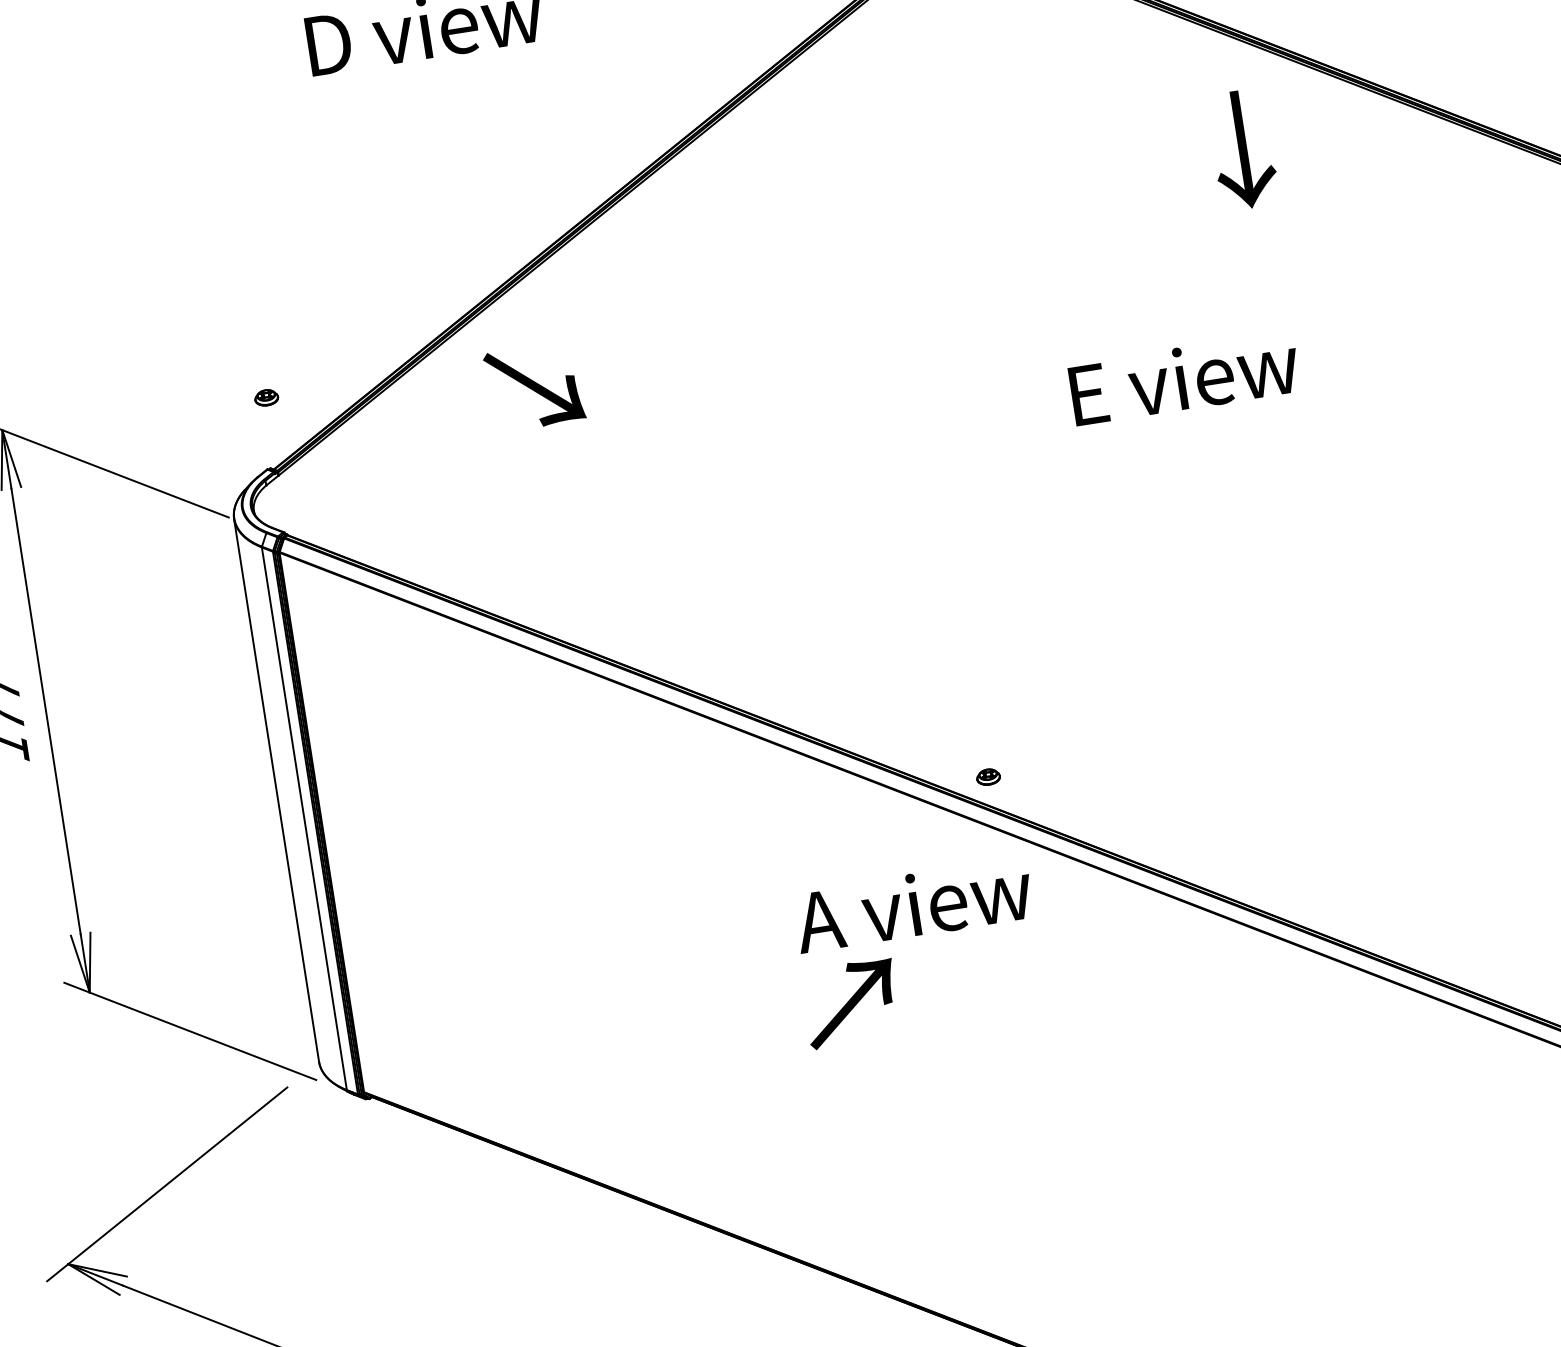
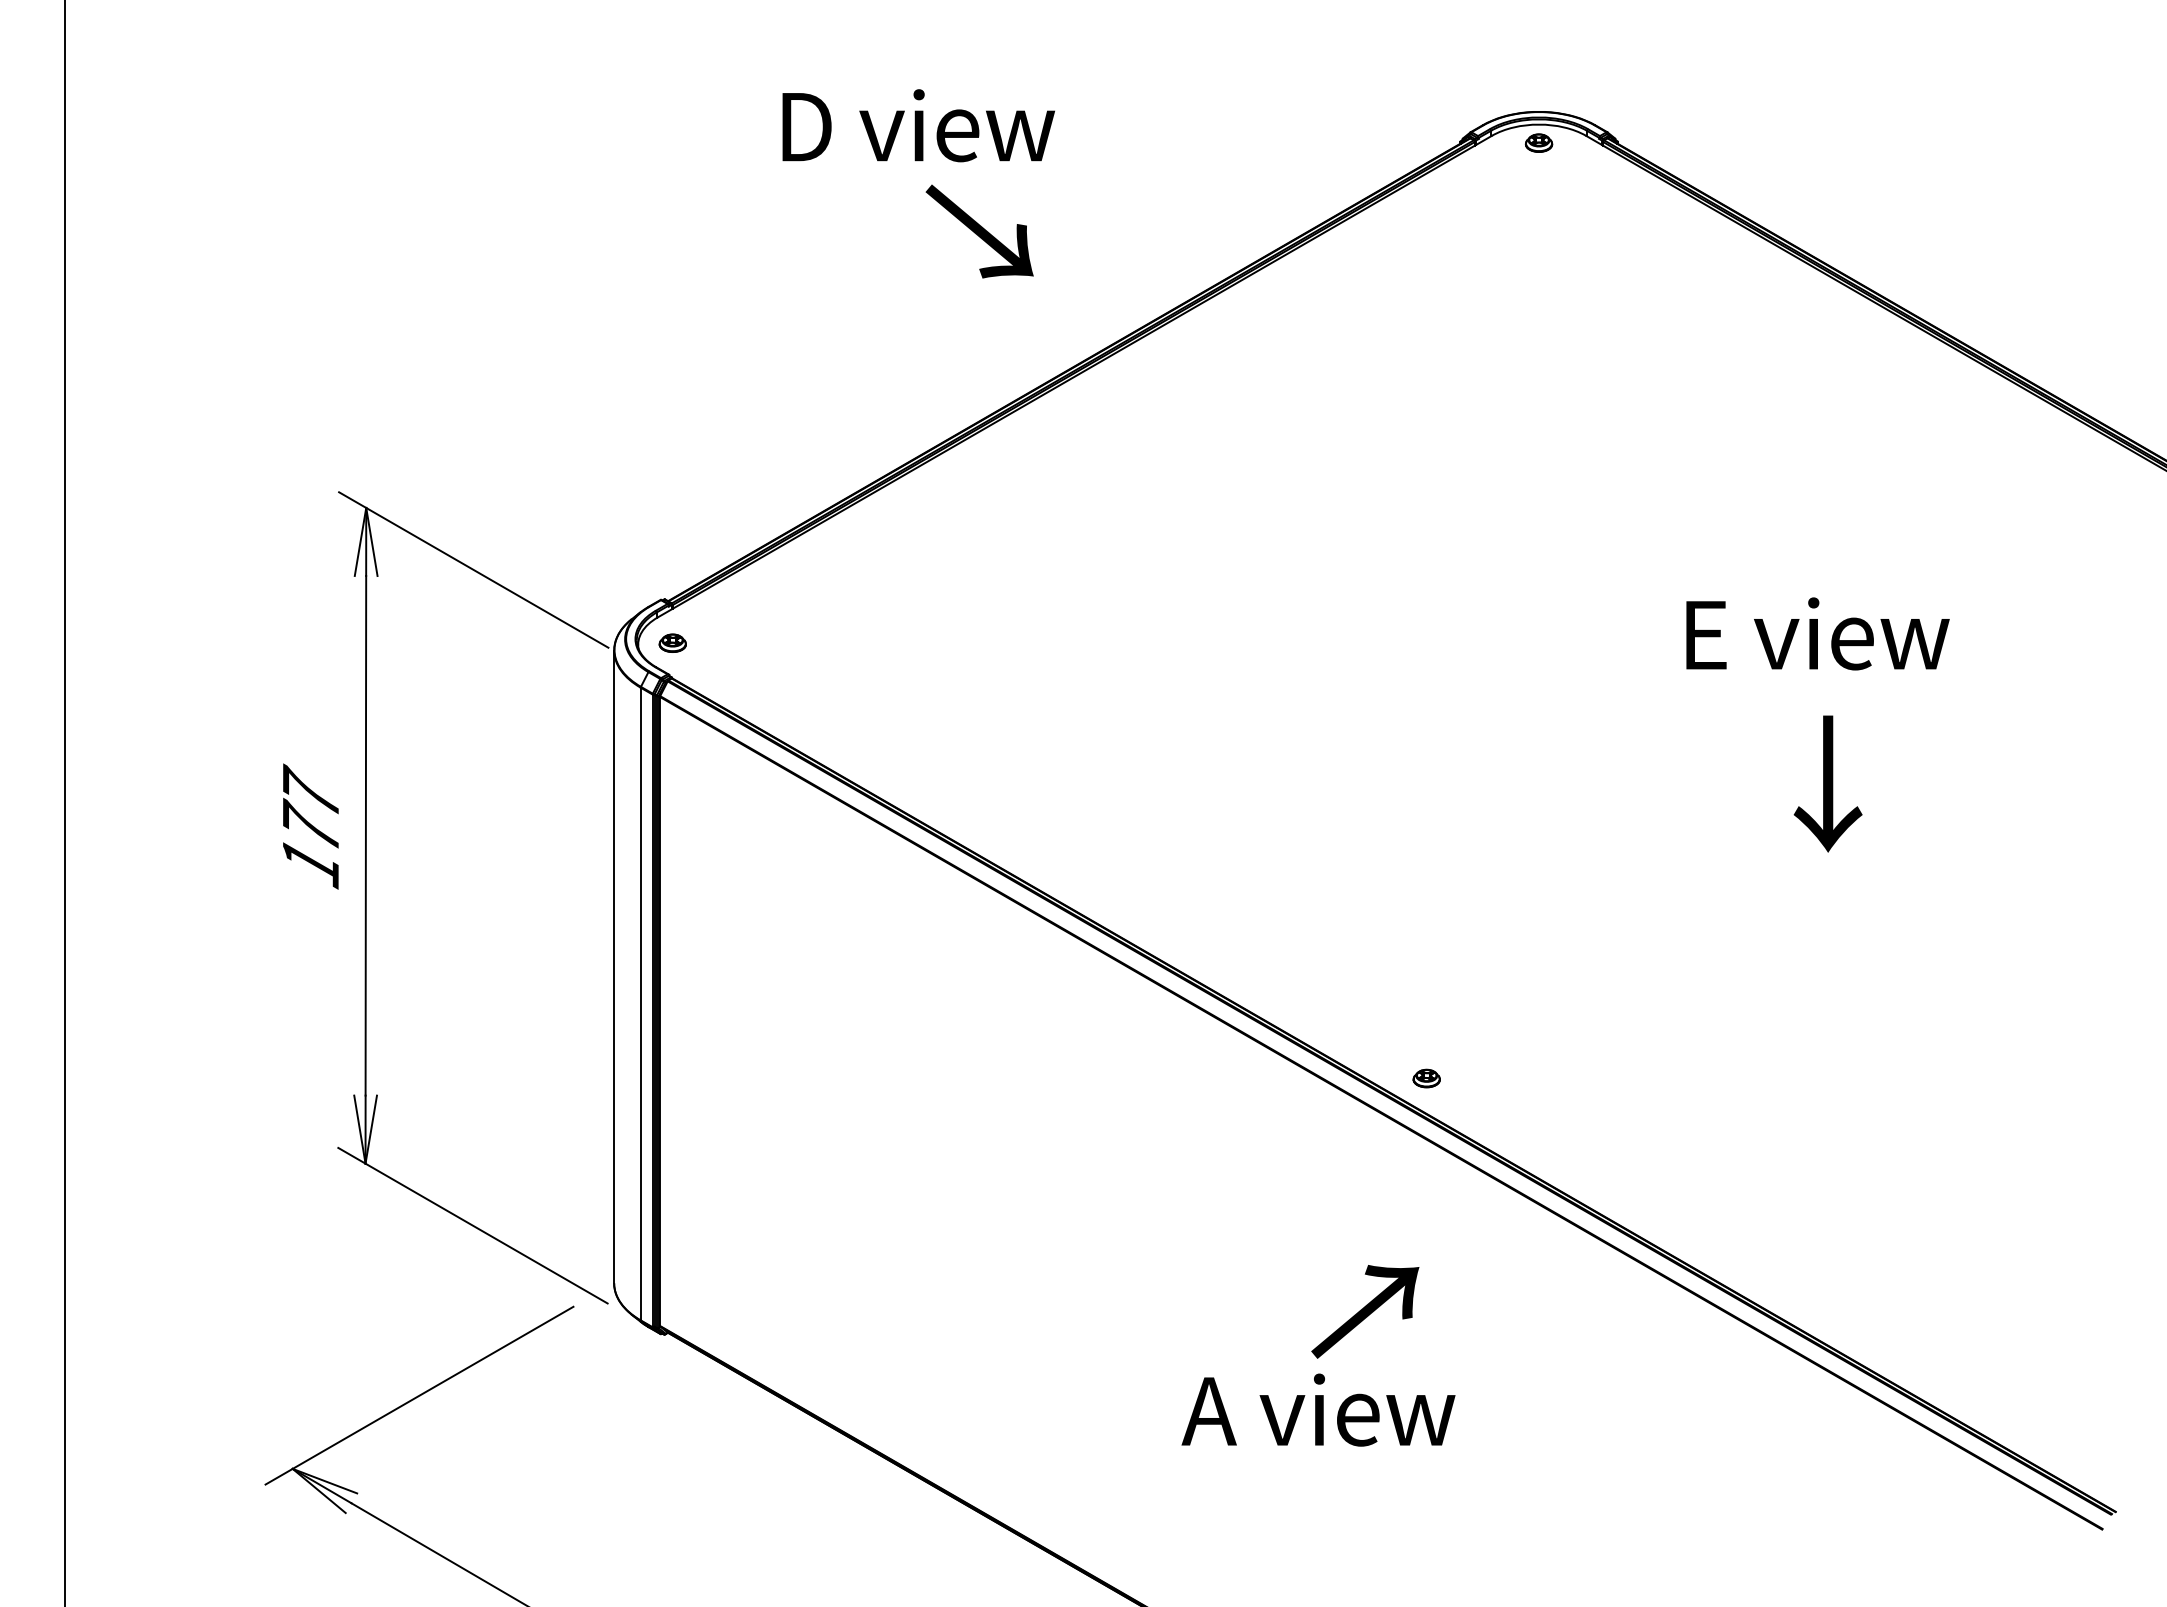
text: (1242, 149) -> (1827, 783), moved
text: (1184, 378) -> (1817, 633), moved
text: (534, 386) -> (979, 231), moved
part: (266, 397) -> (672, 642), moved
text: (913, 904) -> (1318, 1409), moved
text: (851, 1003) -> (1365, 1311), moved

